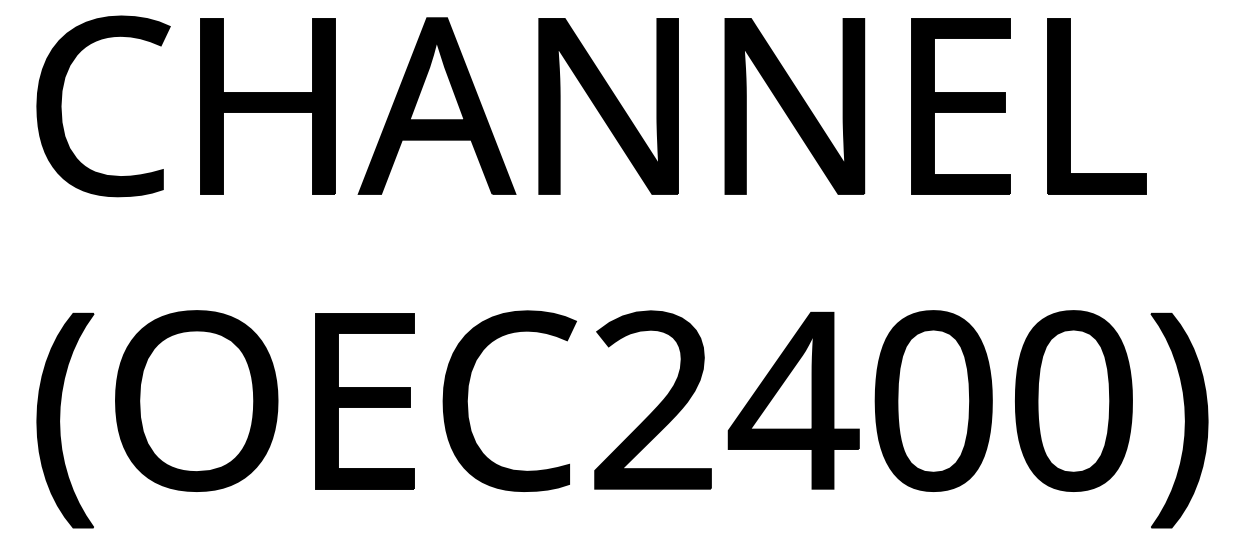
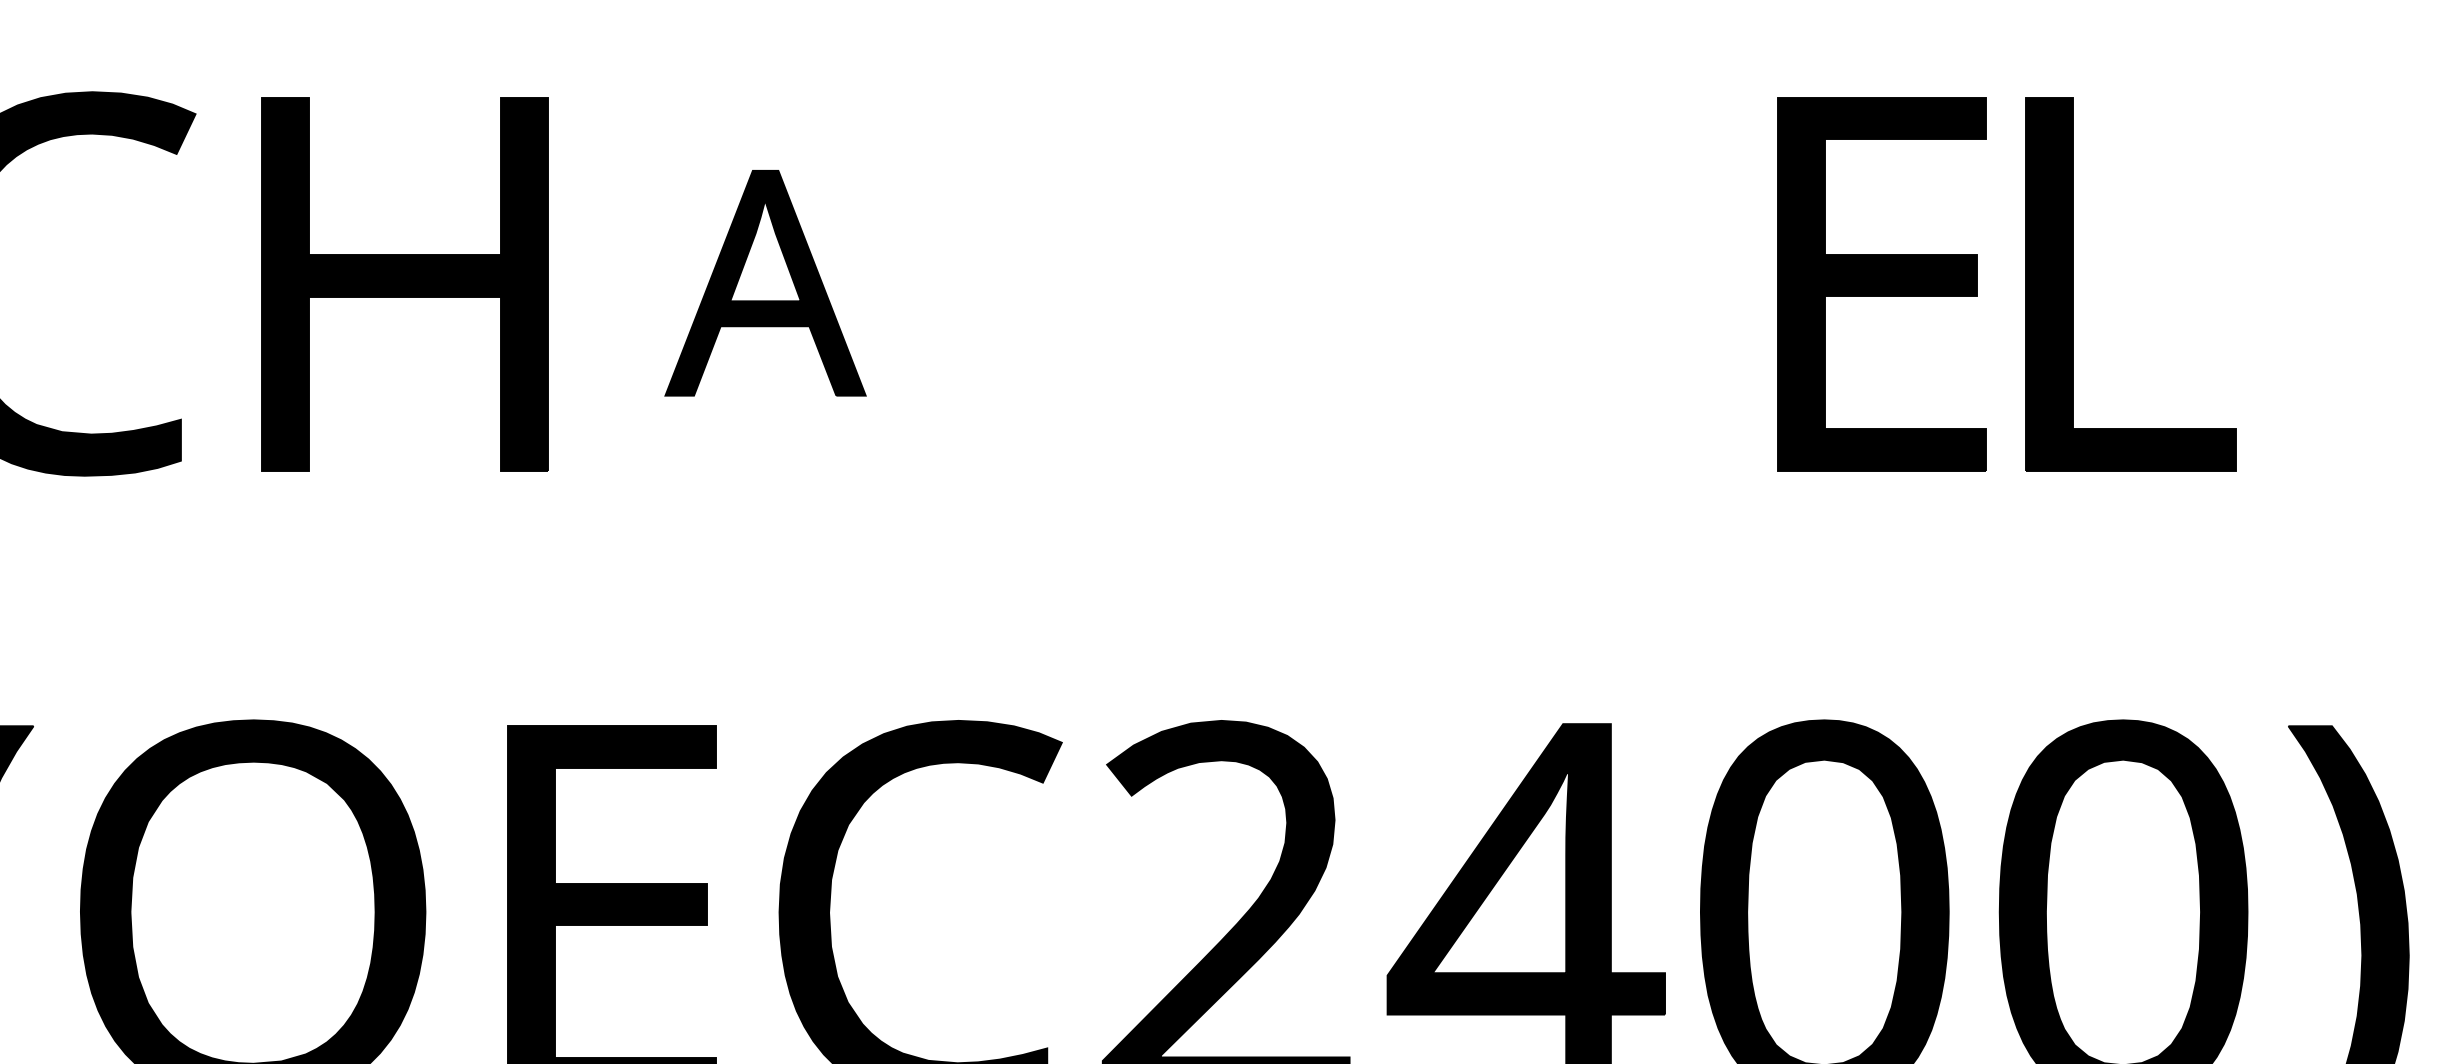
part: (436, 105) -> (764, 282), size x0.6
part: (608, 106) -> (1131, 284), removed
part: (794, 106) -> (1527, 284), removed
part: (1070, 106) -> (2073, 284), moved

